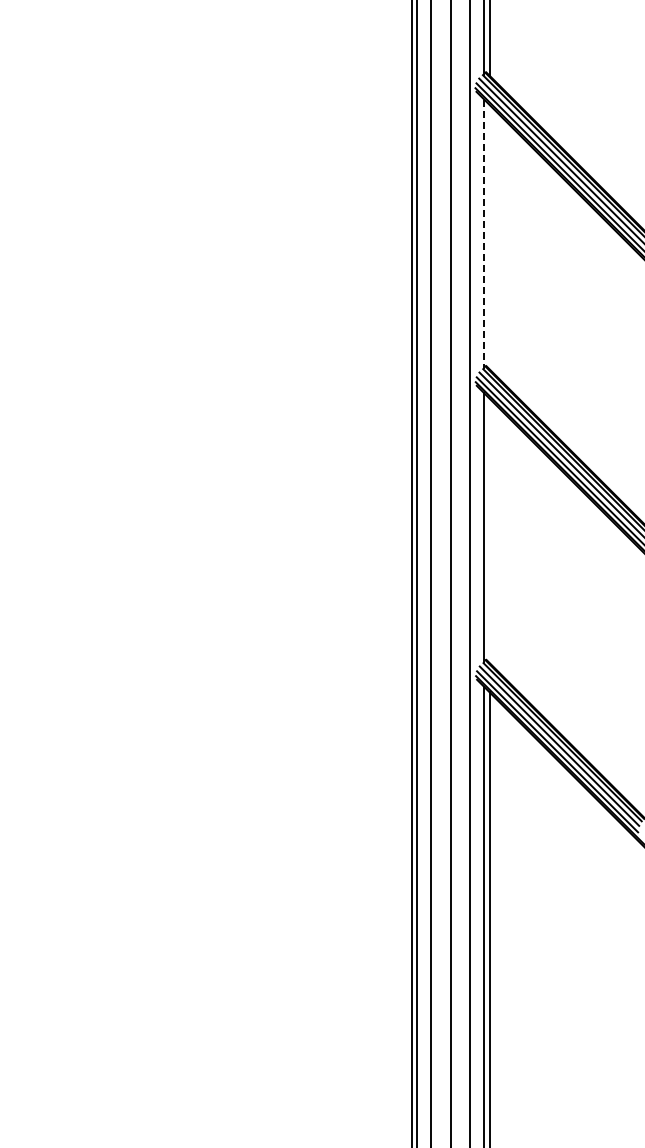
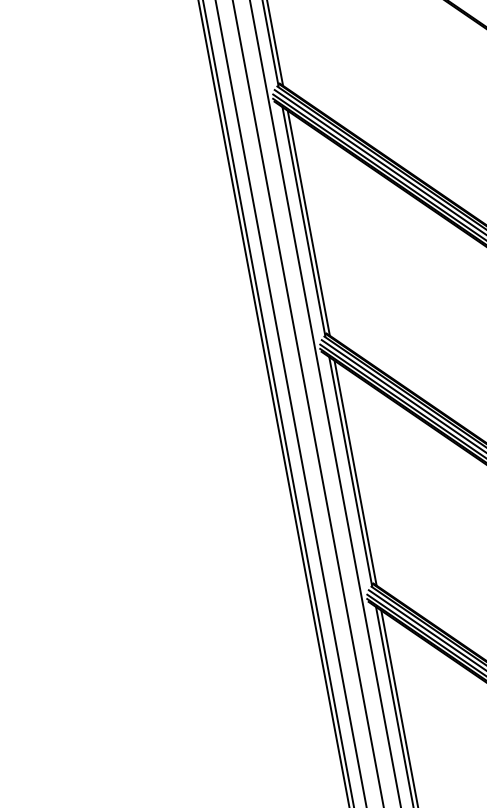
line: (484, 234) -> (304, 221), dashed -> solid
line: (489, 236) -> (308, 222), added
line: (489, 530) -> (355, 472), added

